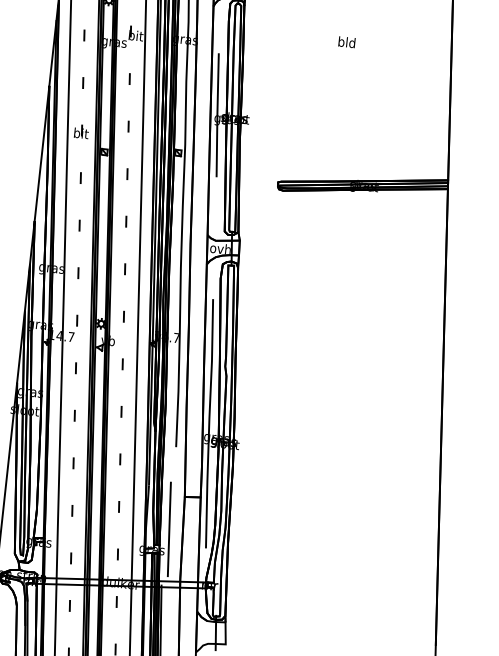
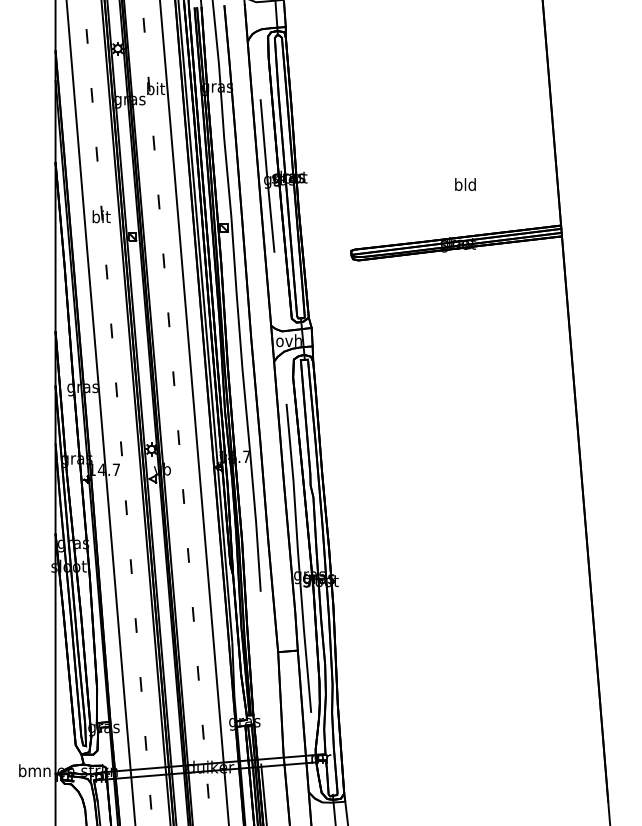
text: (346, 42) -> (465, 184), moved
line: (169, 529) -> (263, 694), removed

